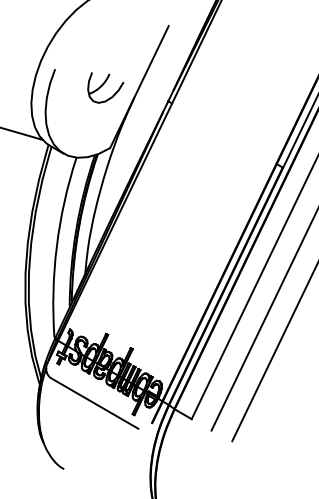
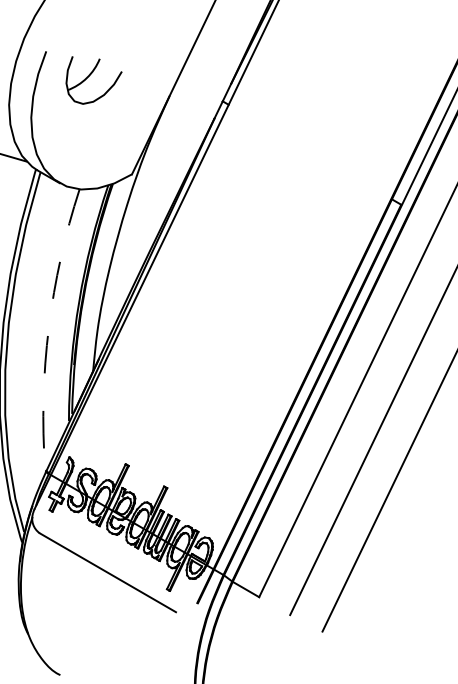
part: (105, 87) -> (93, 79), moved
arc: (56, 246) -> (48, 327), solid -> dashed

